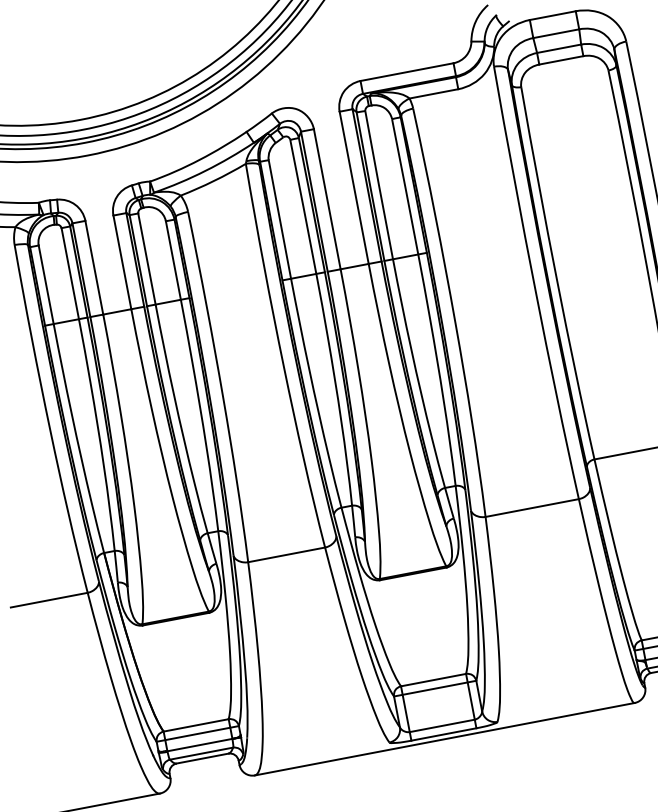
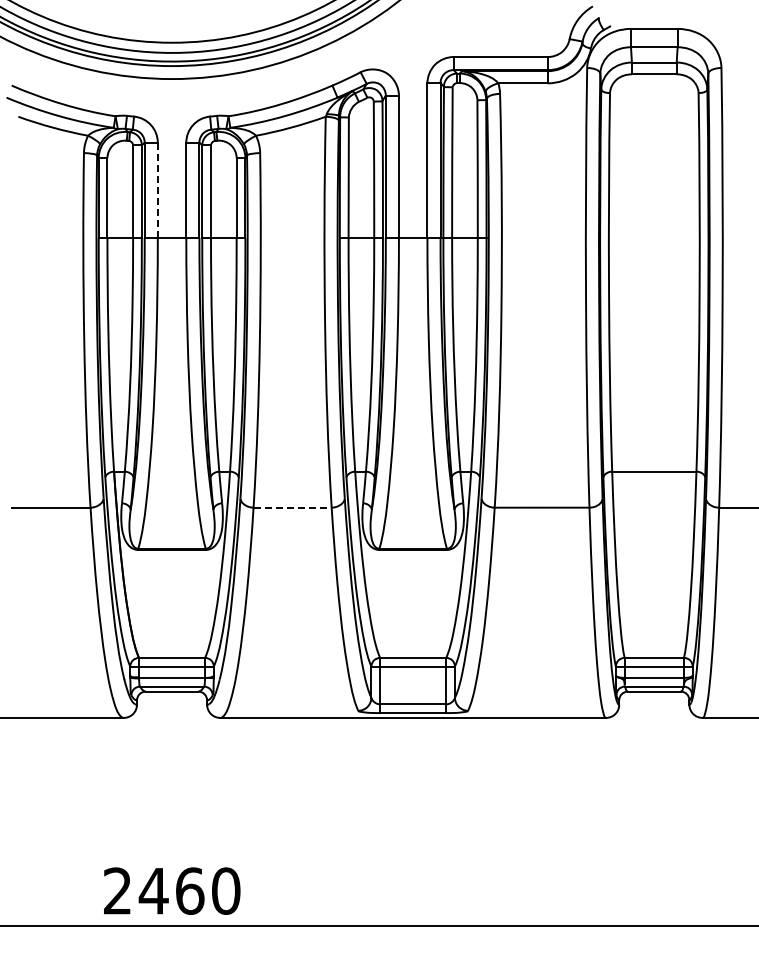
line: (94, 268) -> (157, 190), solid -> dashed
line: (287, 554) -> (293, 507), solid -> dashed

